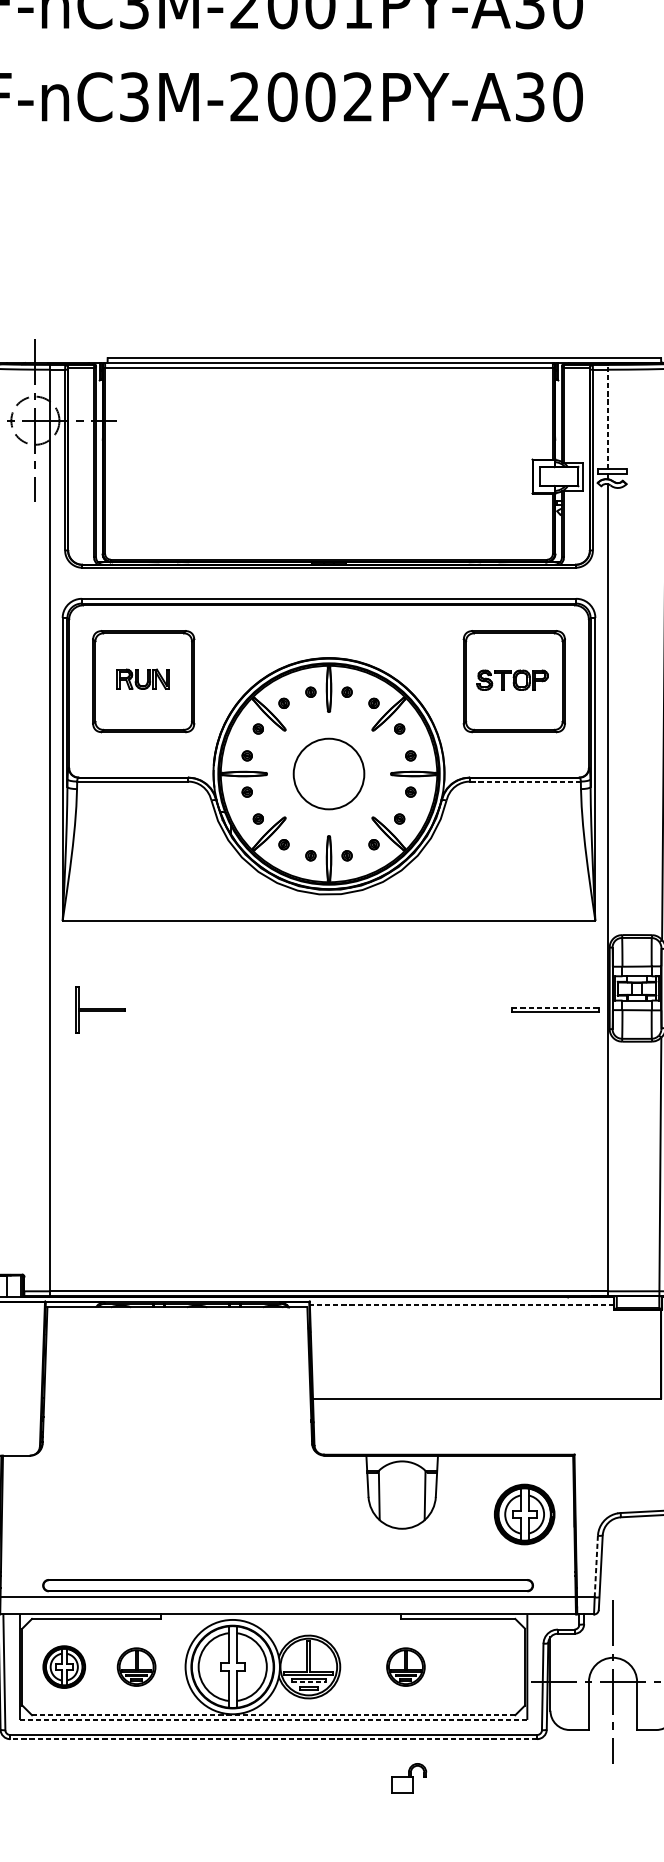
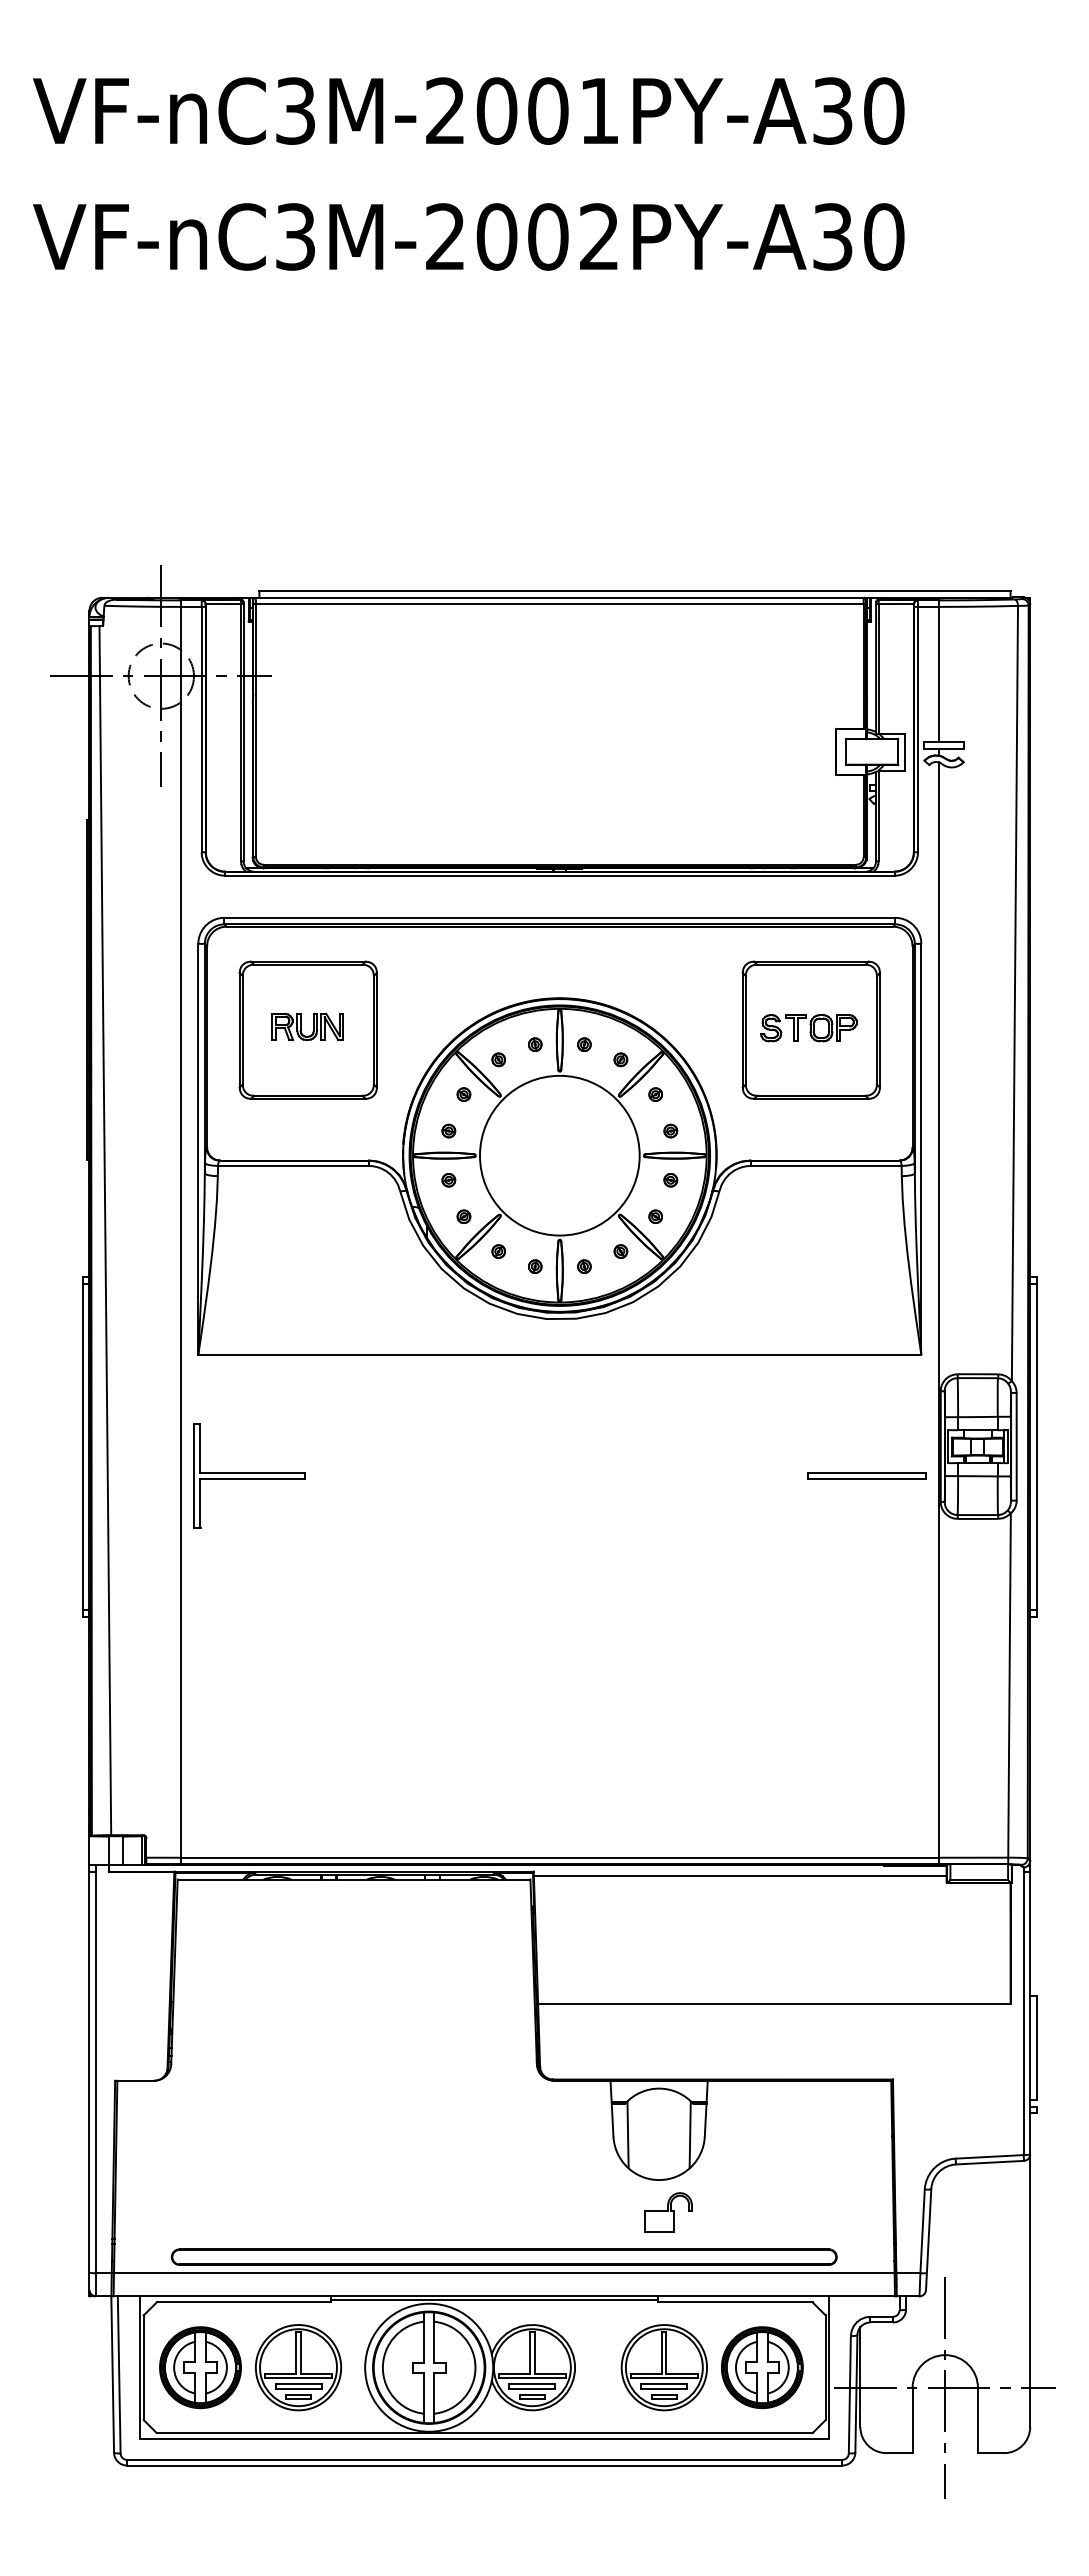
line: (608, 417) -> (938, 671), dashed -> solid
circle: (328, 773) -> (559, 1155), size x1.67
line: (524, 781) -> (825, 1165), dashed -> solid
line: (554, 1007) -> (866, 1472), dashed -> solid
part: (100, 1009) -> (249, 1475), size x1.67
line: (461, 1305) -> (739, 1876), dashed -> solid
part: (524, 1514) -> (762, 2367), moved
line: (596, 1566) -> (922, 2231), dashed -> solid
line: (280, 1616) -> (494, 2299), added
part: (64, 1666) -> (200, 2367), size x1.43
part: (136, 1666) -> (298, 2367), size x1.67
part: (405, 1666) -> (663, 2367), size x1.67
line: (308, 1682) -> (532, 2388), dashed -> solid
line: (273, 1715) -> (484, 2433), dashed -> solid
line: (273, 1719) -> (484, 2439), dashed -> solid
line: (273, 1739) -> (484, 2465), dashed -> solid
part: (409, 1778) -> (668, 2212), moved

